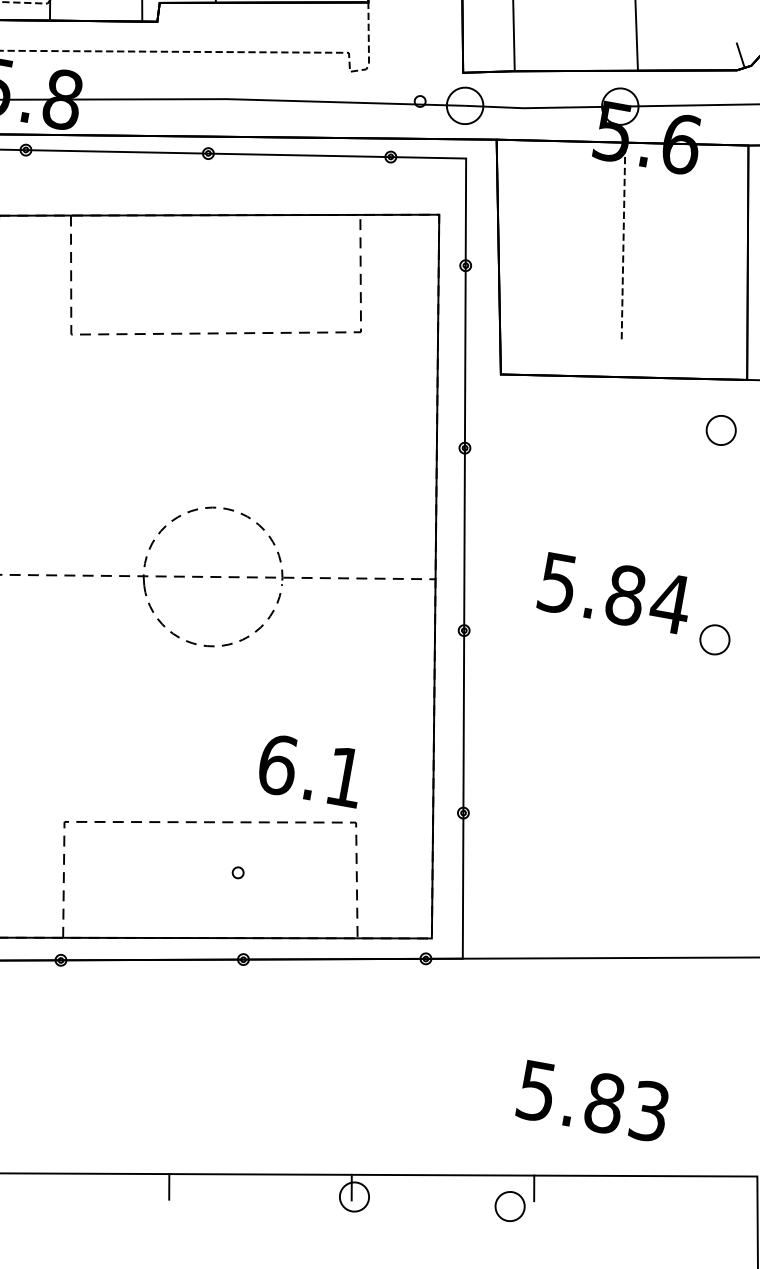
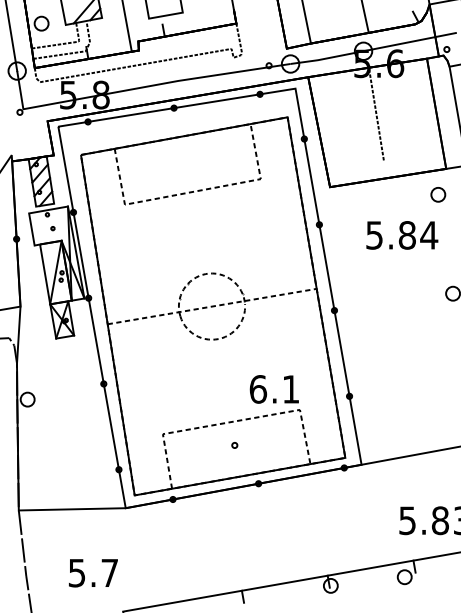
text: (615, 593) -> (402, 235), moved
part: (237, 872) -> (234, 445), moved

